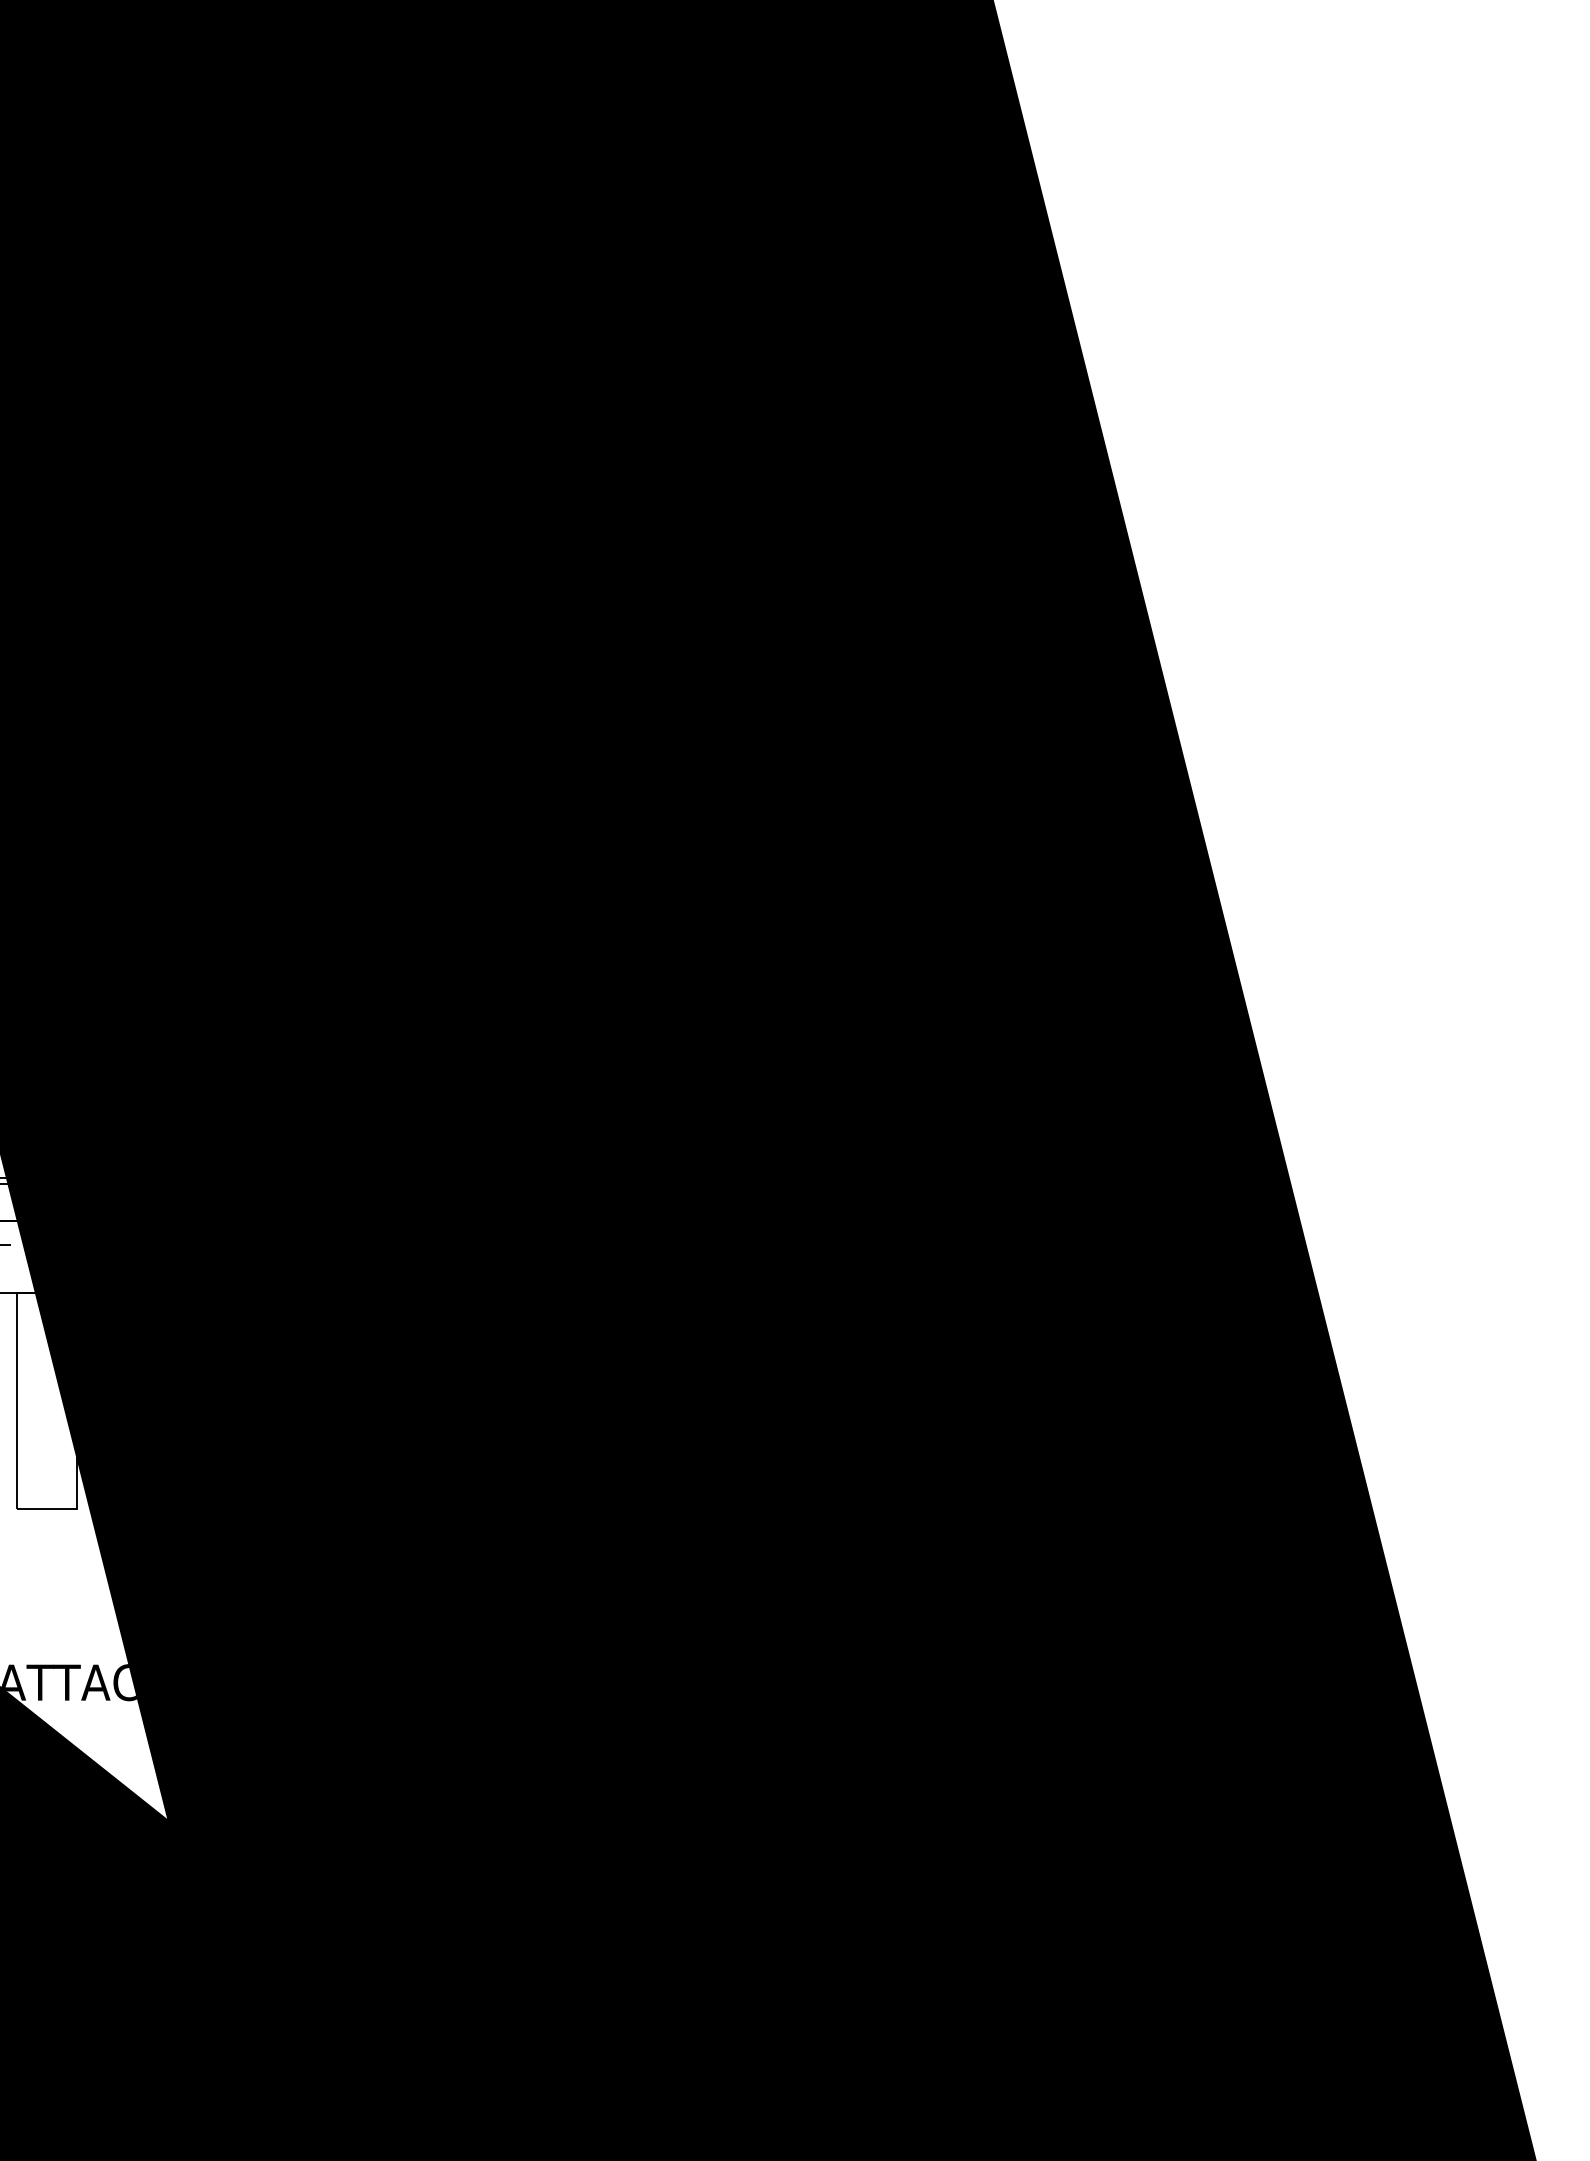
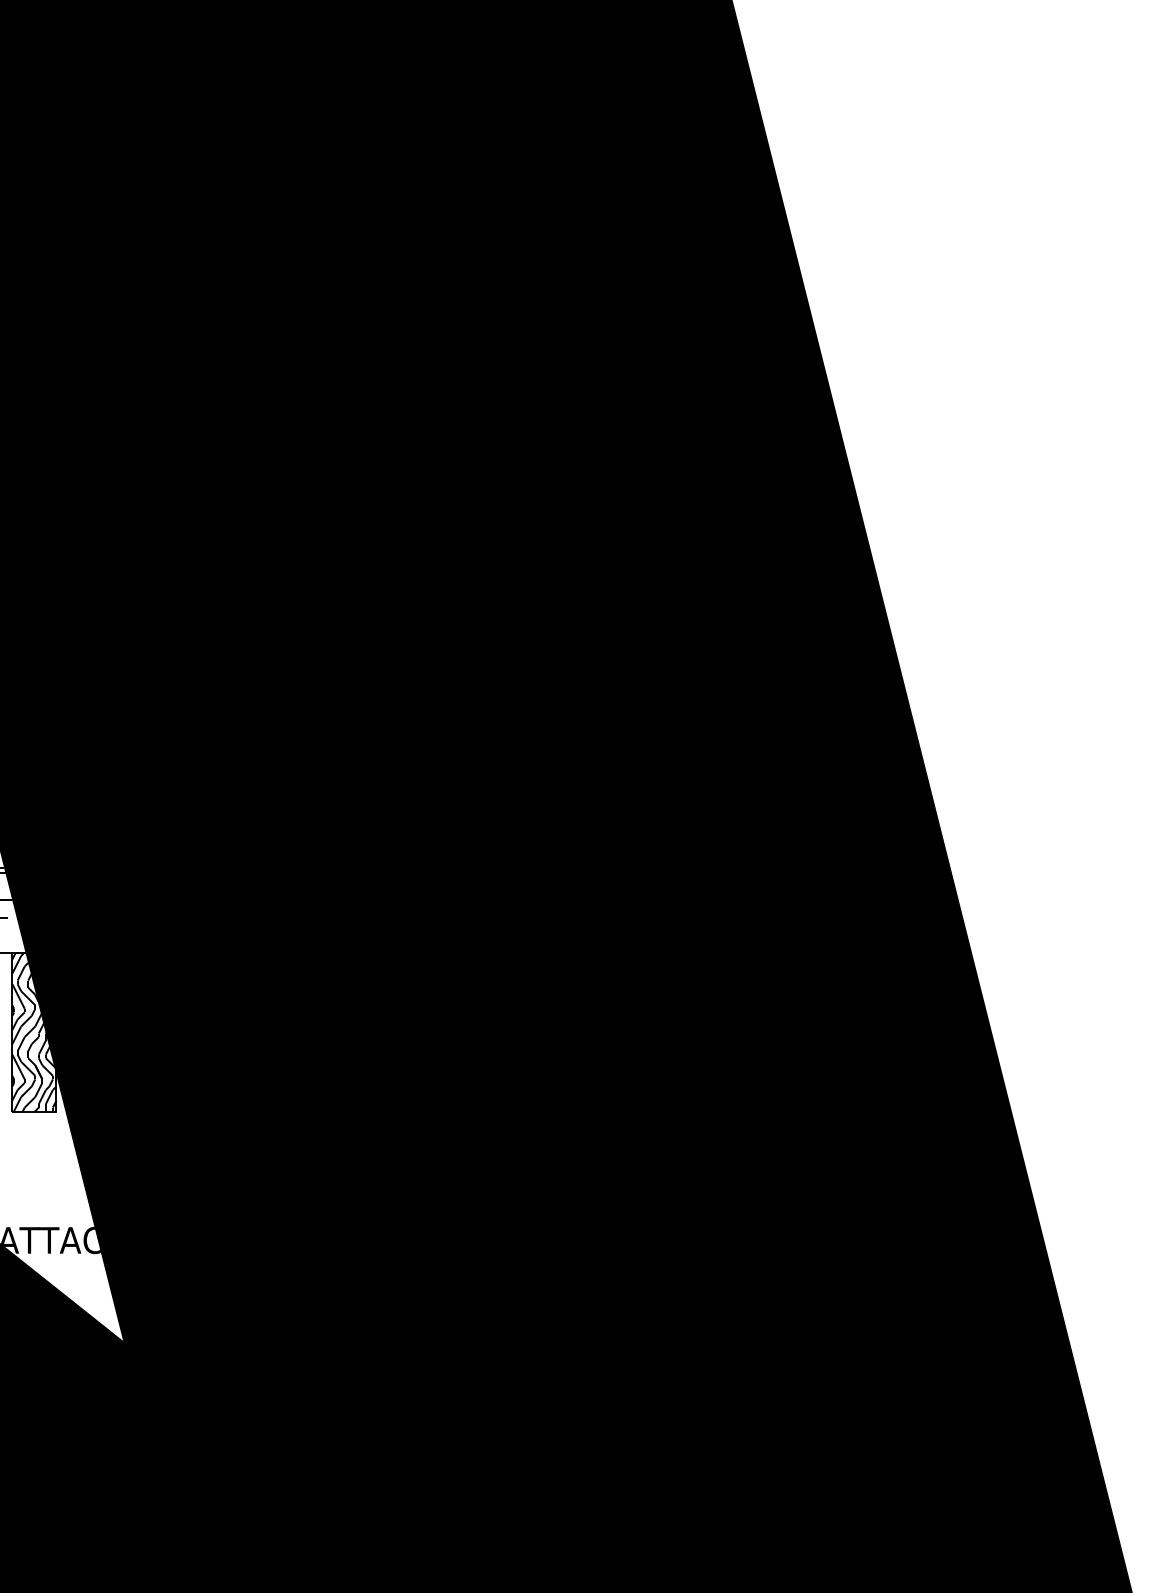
hatch: (46, 1400) -> (34, 1032), added

